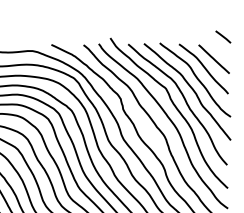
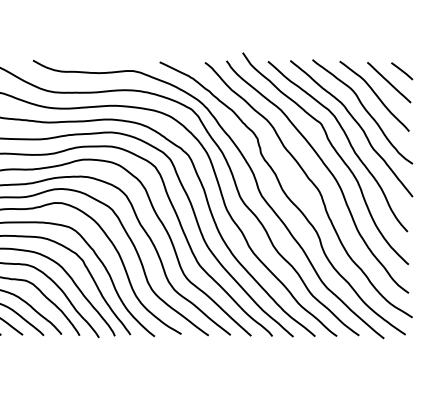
line: (223, 37) -> (402, 71), moved

